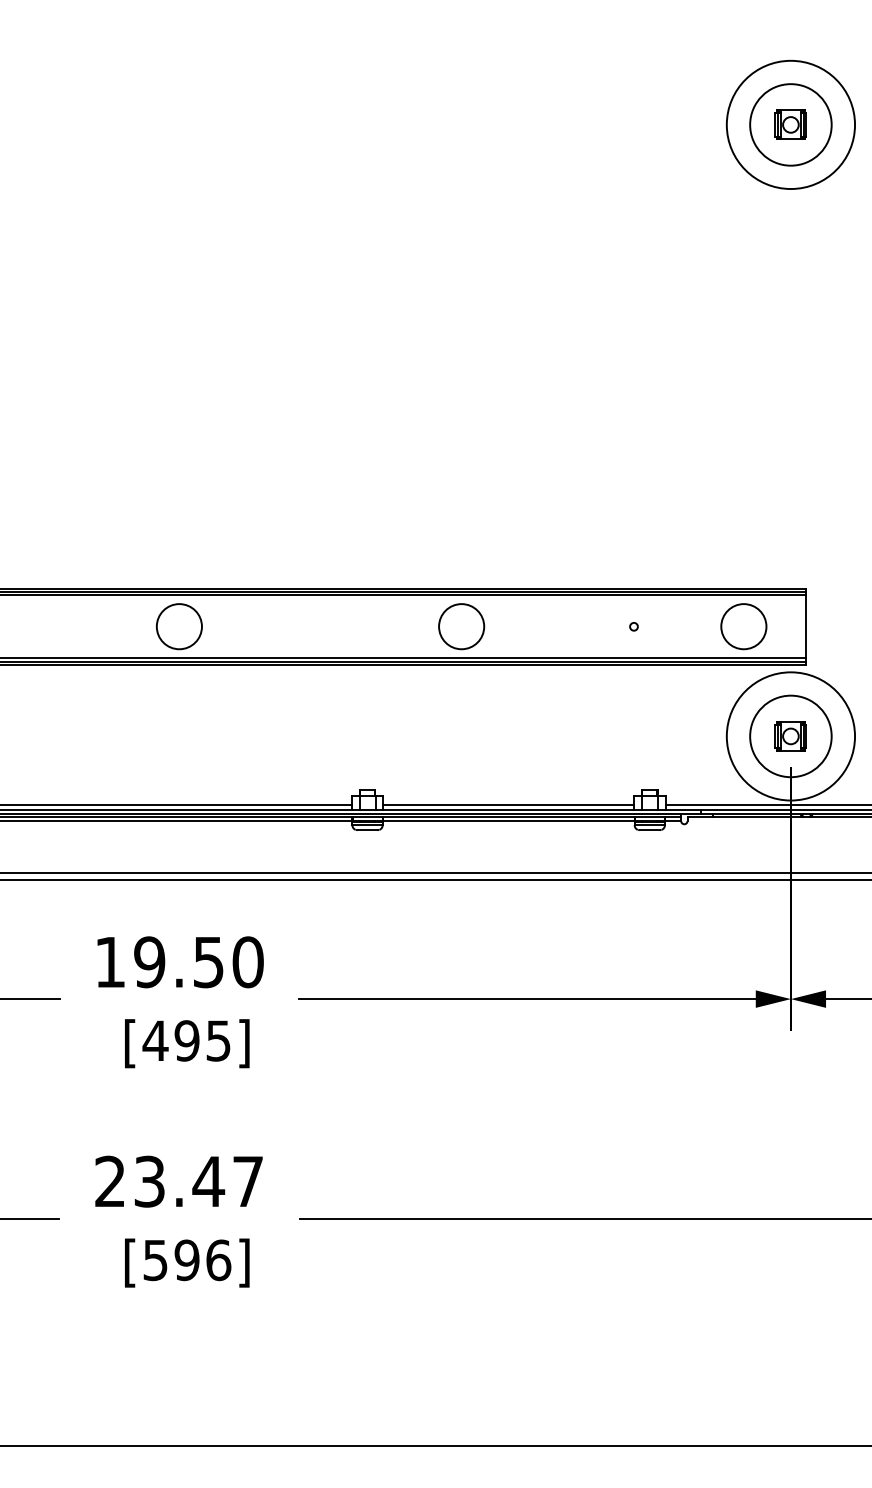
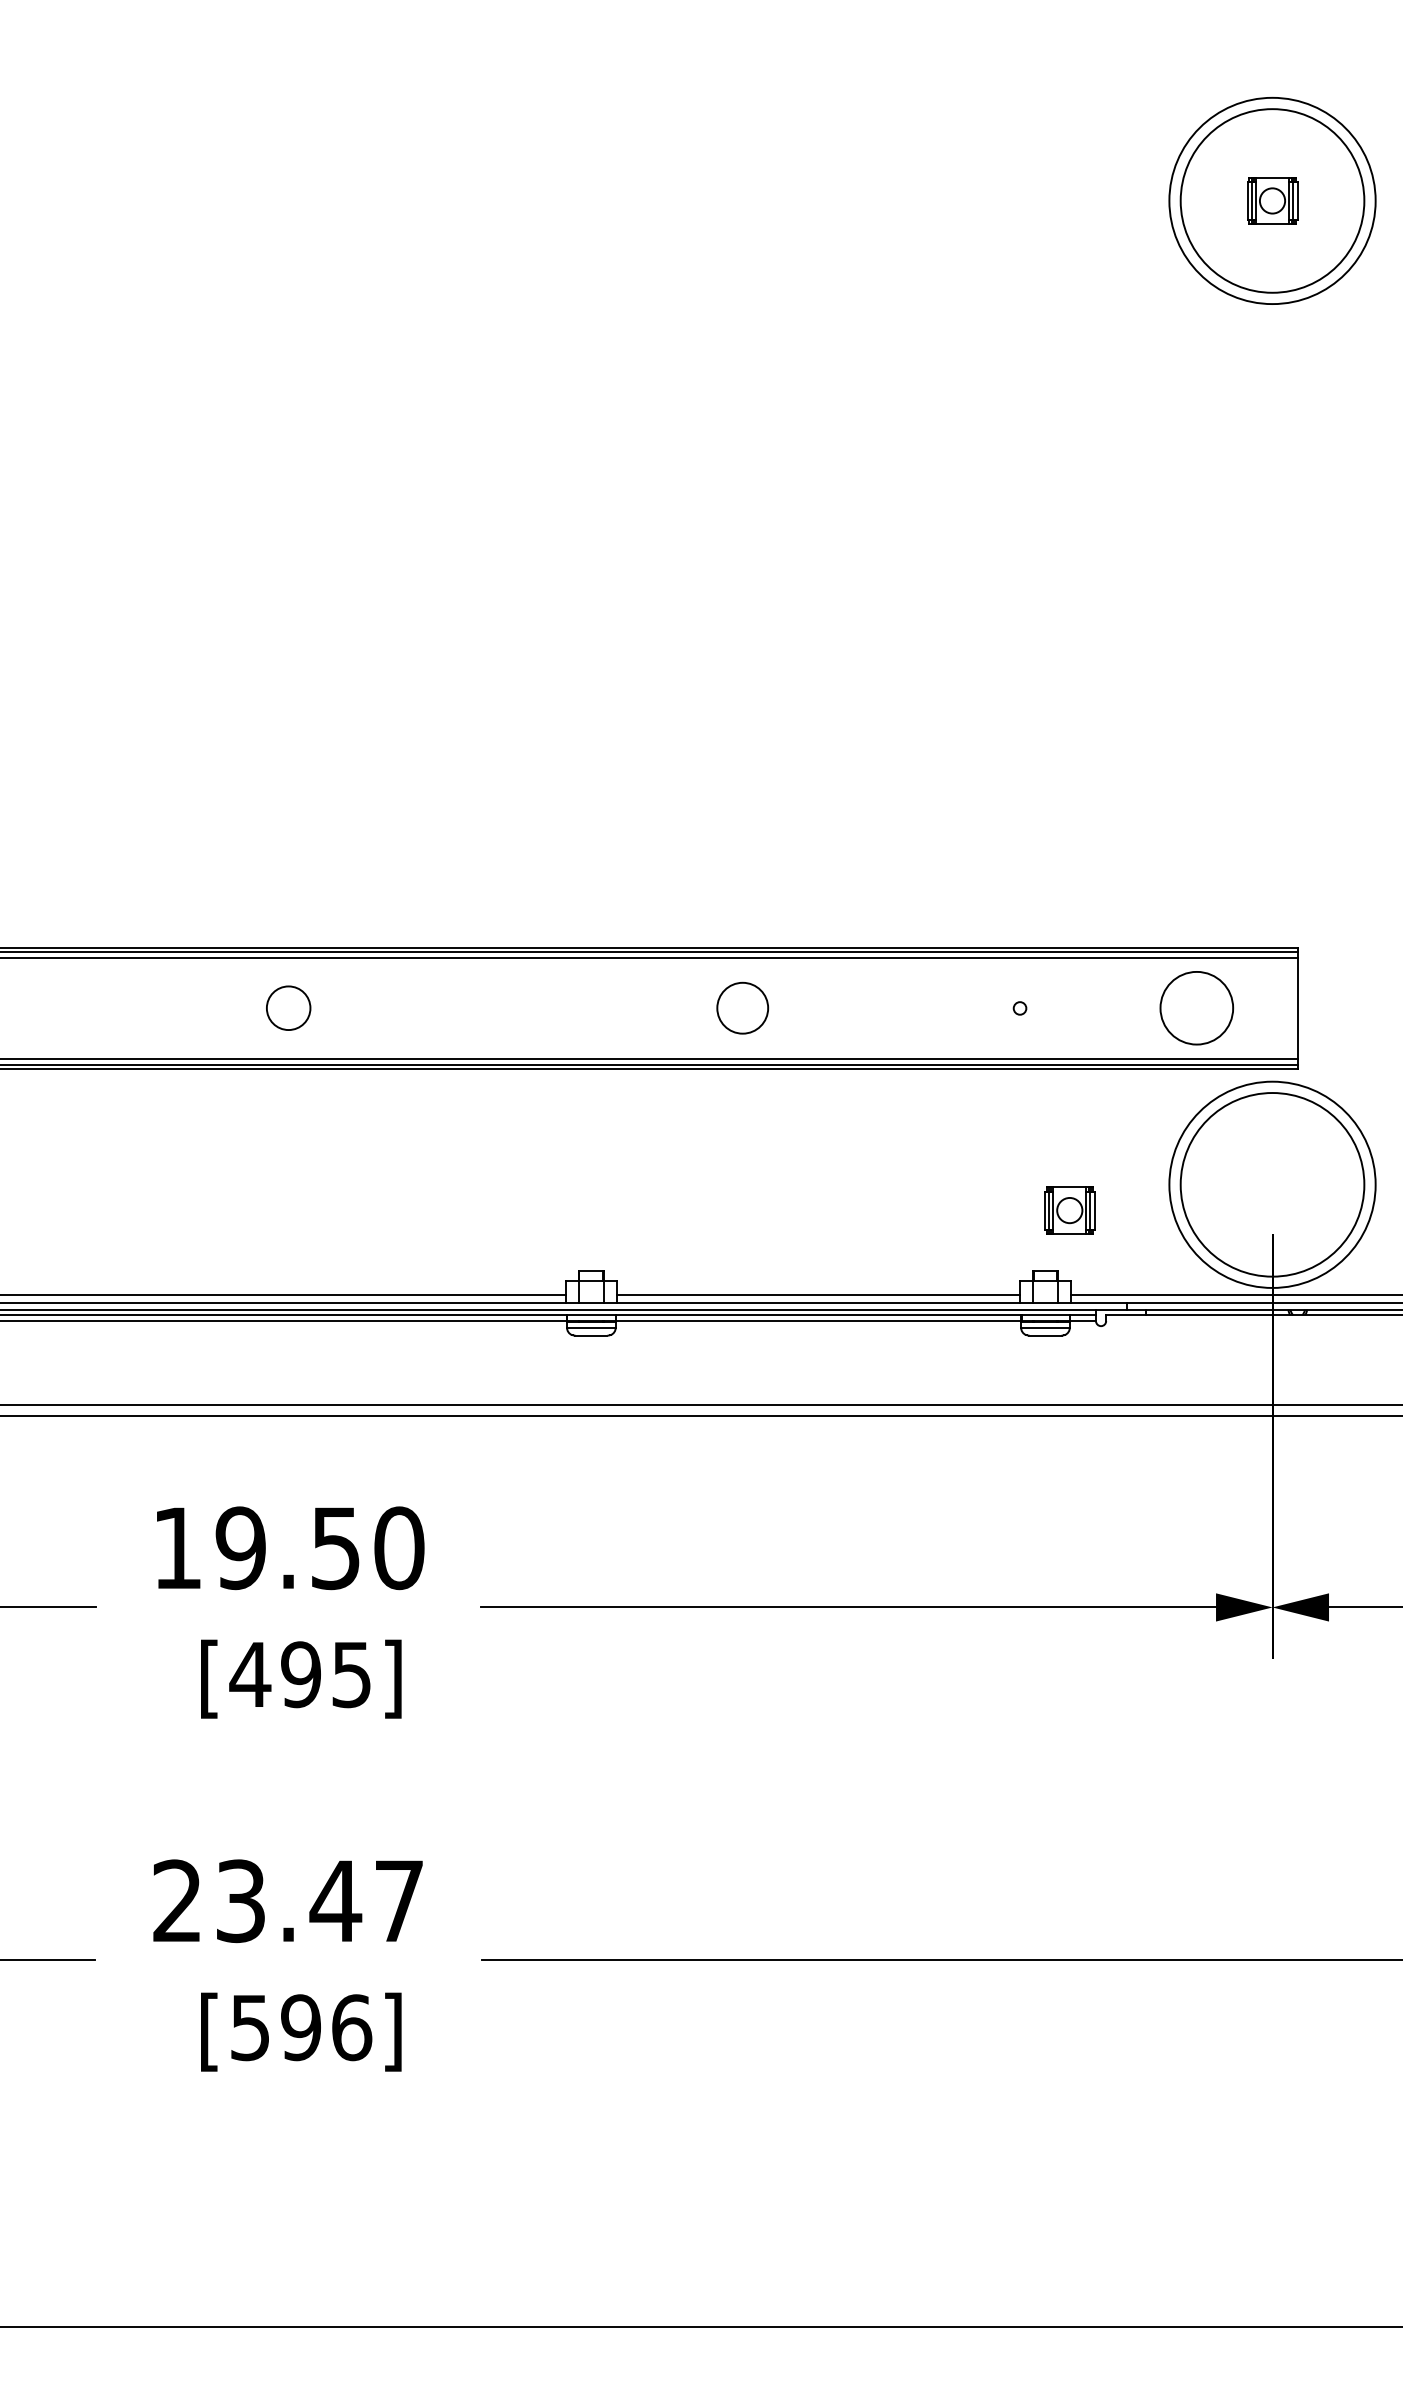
circle: (790, 124) -> (1271, 200), size x1.4
circle: (178, 626) -> (287, 1007), size x0.6
circle: (461, 626) -> (742, 1007), size x0.7
circle: (790, 736) -> (1271, 1184), size x1.4
part: (790, 736) -> (1069, 1210), moved

